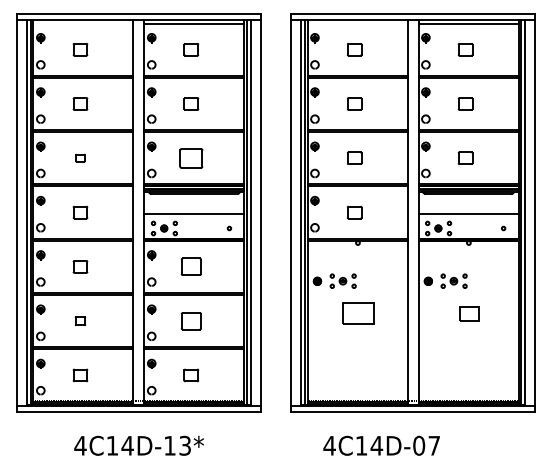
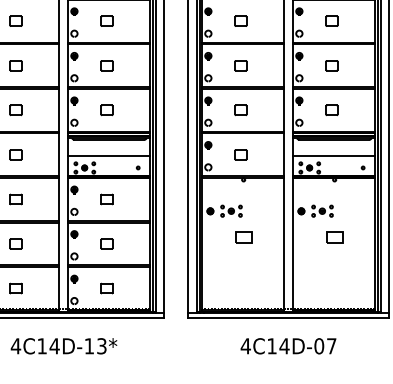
part: (80, 157) -> (15, 109), size x1.67
part: (191, 157) -> (107, 109), size x0.62
part: (191, 266) -> (107, 199), size x0.71
part: (358, 313) -> (244, 237), size x0.62
part: (80, 320) -> (15, 243), size x1.43
part: (191, 320) -> (107, 243), size x0.71
text: (381, 445) -> (288, 346), moved

